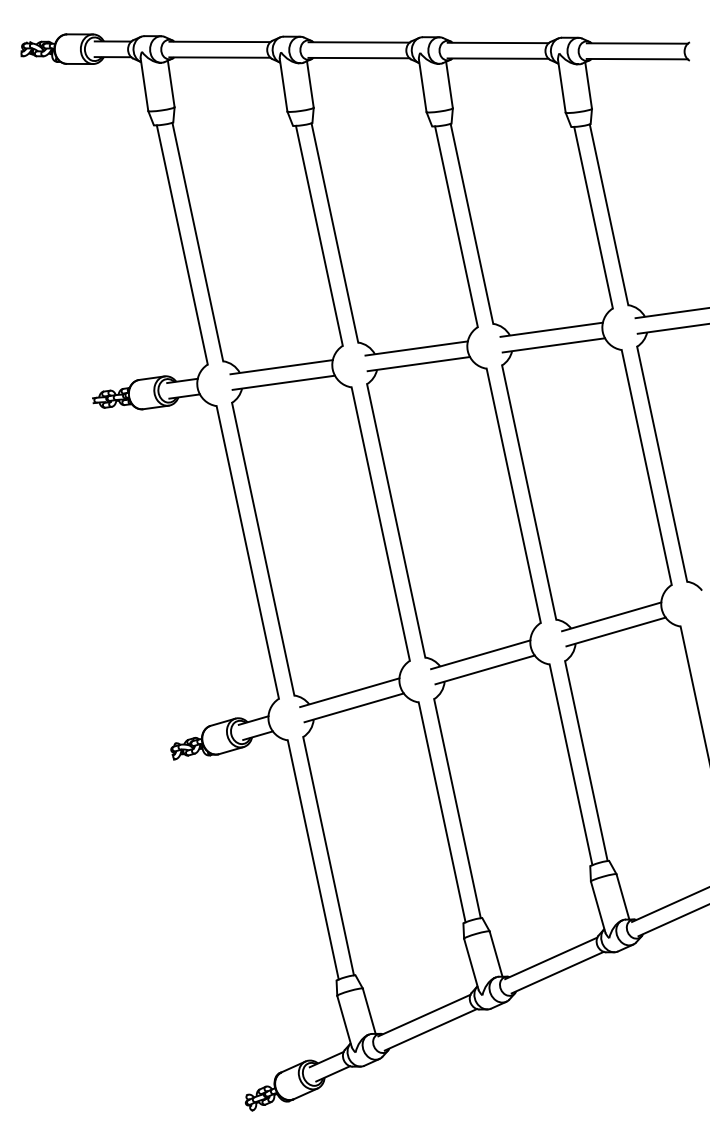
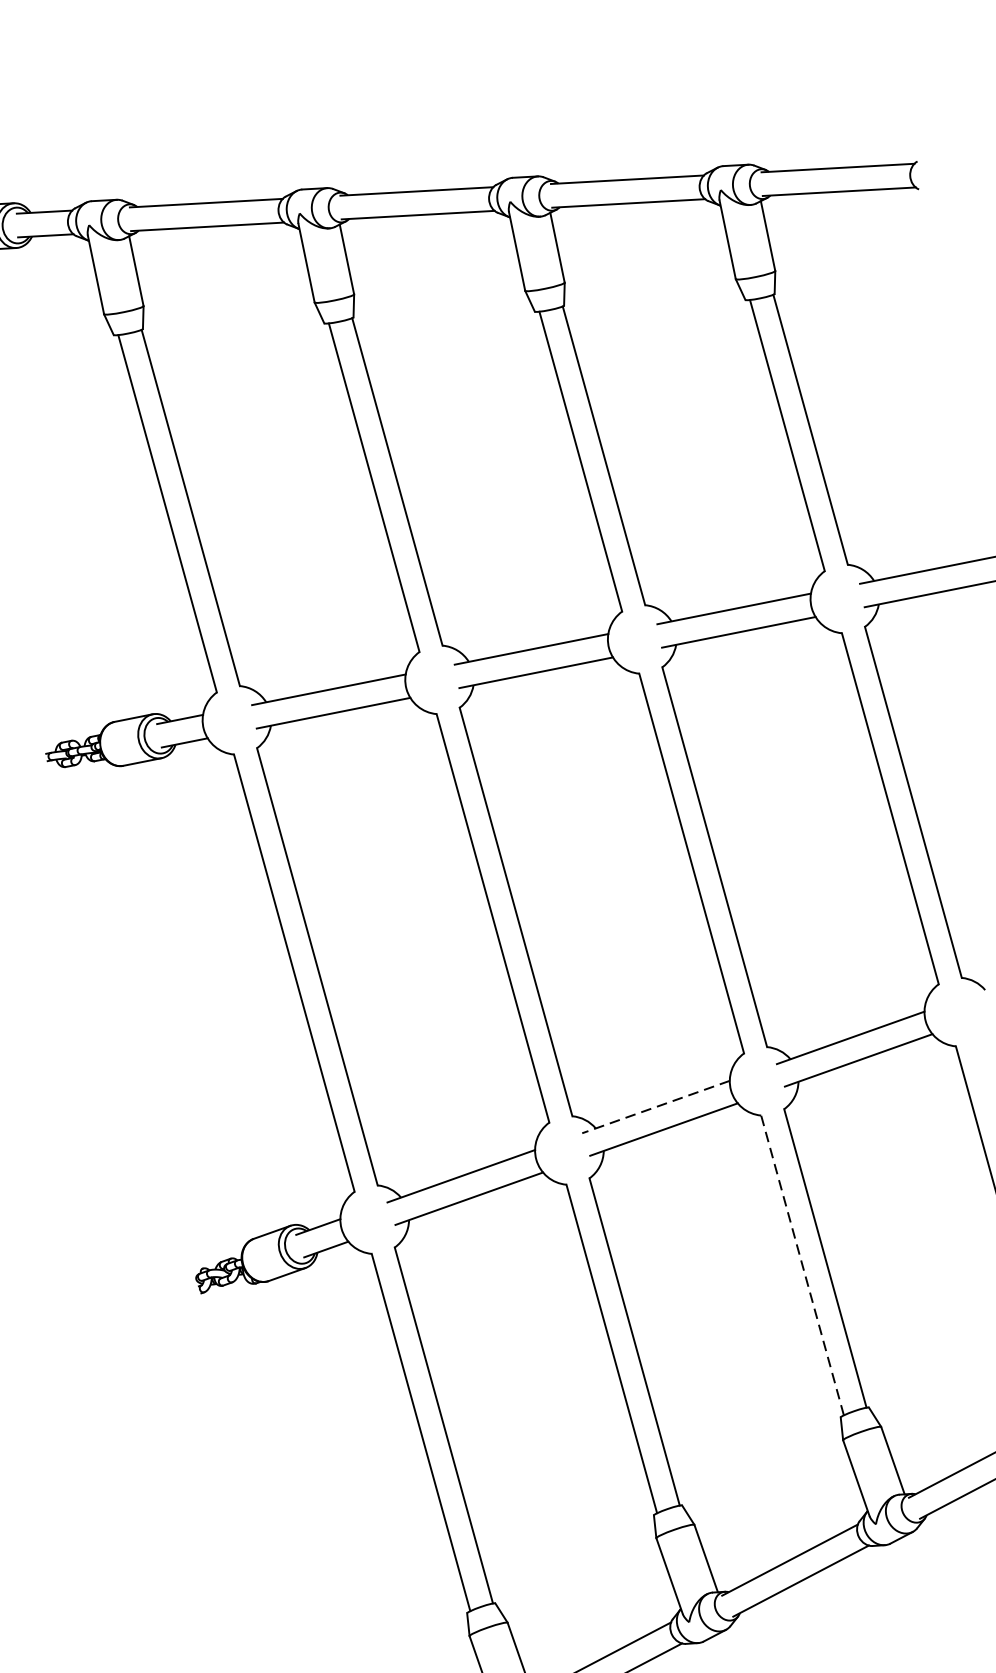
line: (480, 654) -> (655, 1106), solid -> dashed
line: (571, 764) -> (803, 1264), solid -> dashed

